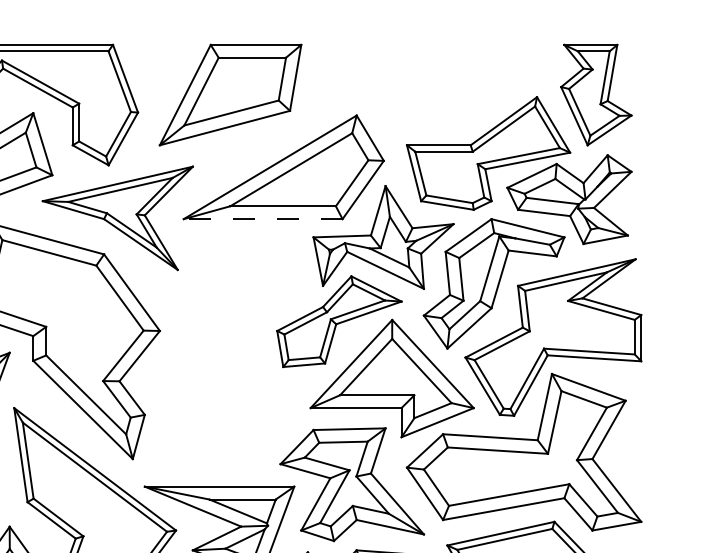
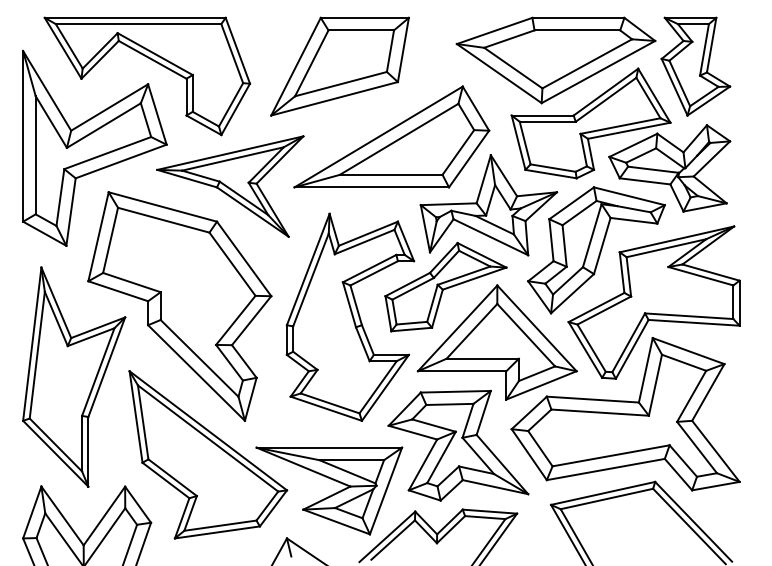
part: (452, 88) -> (555, 60), added
line: (262, 219) -> (371, 187), dashed -> solid
part: (241, 351) -> (350, 316), added

